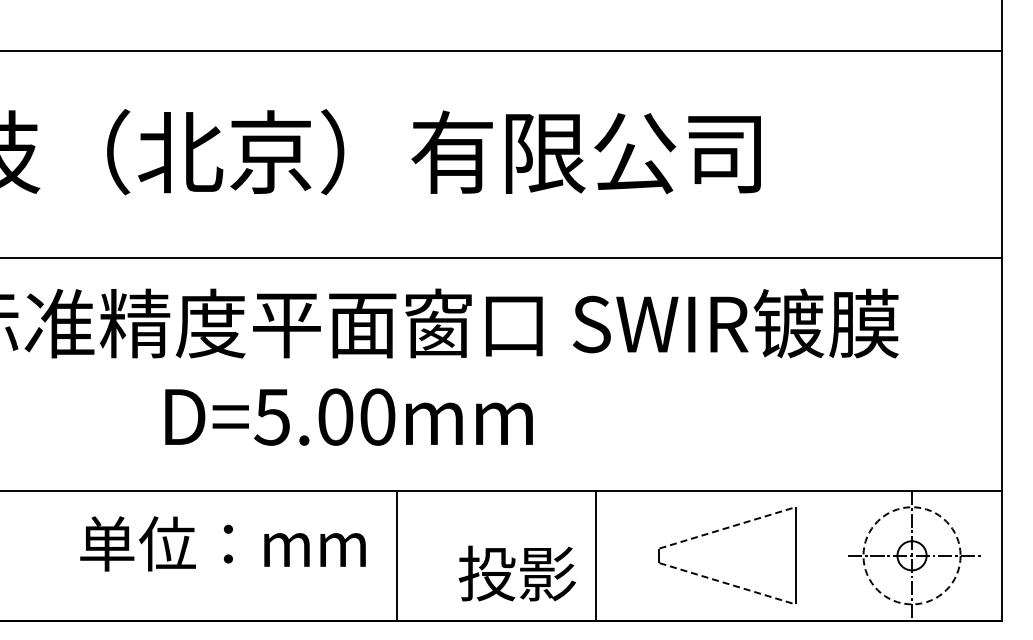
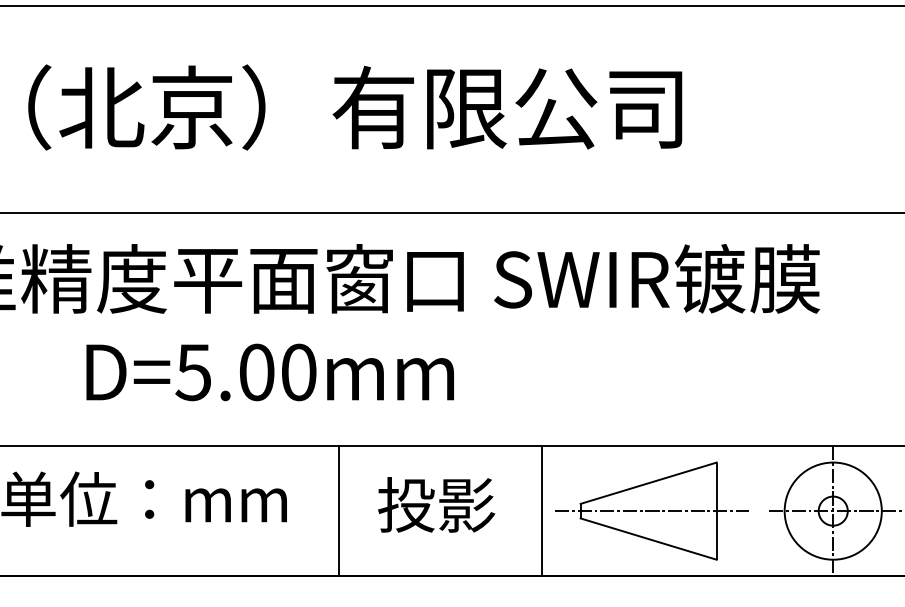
line: (727, 527) -> (648, 482), dashed -> solid
line: (397, 555) -> (338, 510), moved
line: (596, 555) -> (541, 510), moved
line: (730, 555) -> (651, 510), added
circle: (911, 555) -> (832, 510), dashed -> solid
text: (516, 573) -> (435, 504), moved
line: (727, 583) -> (648, 538), dashed -> solid

